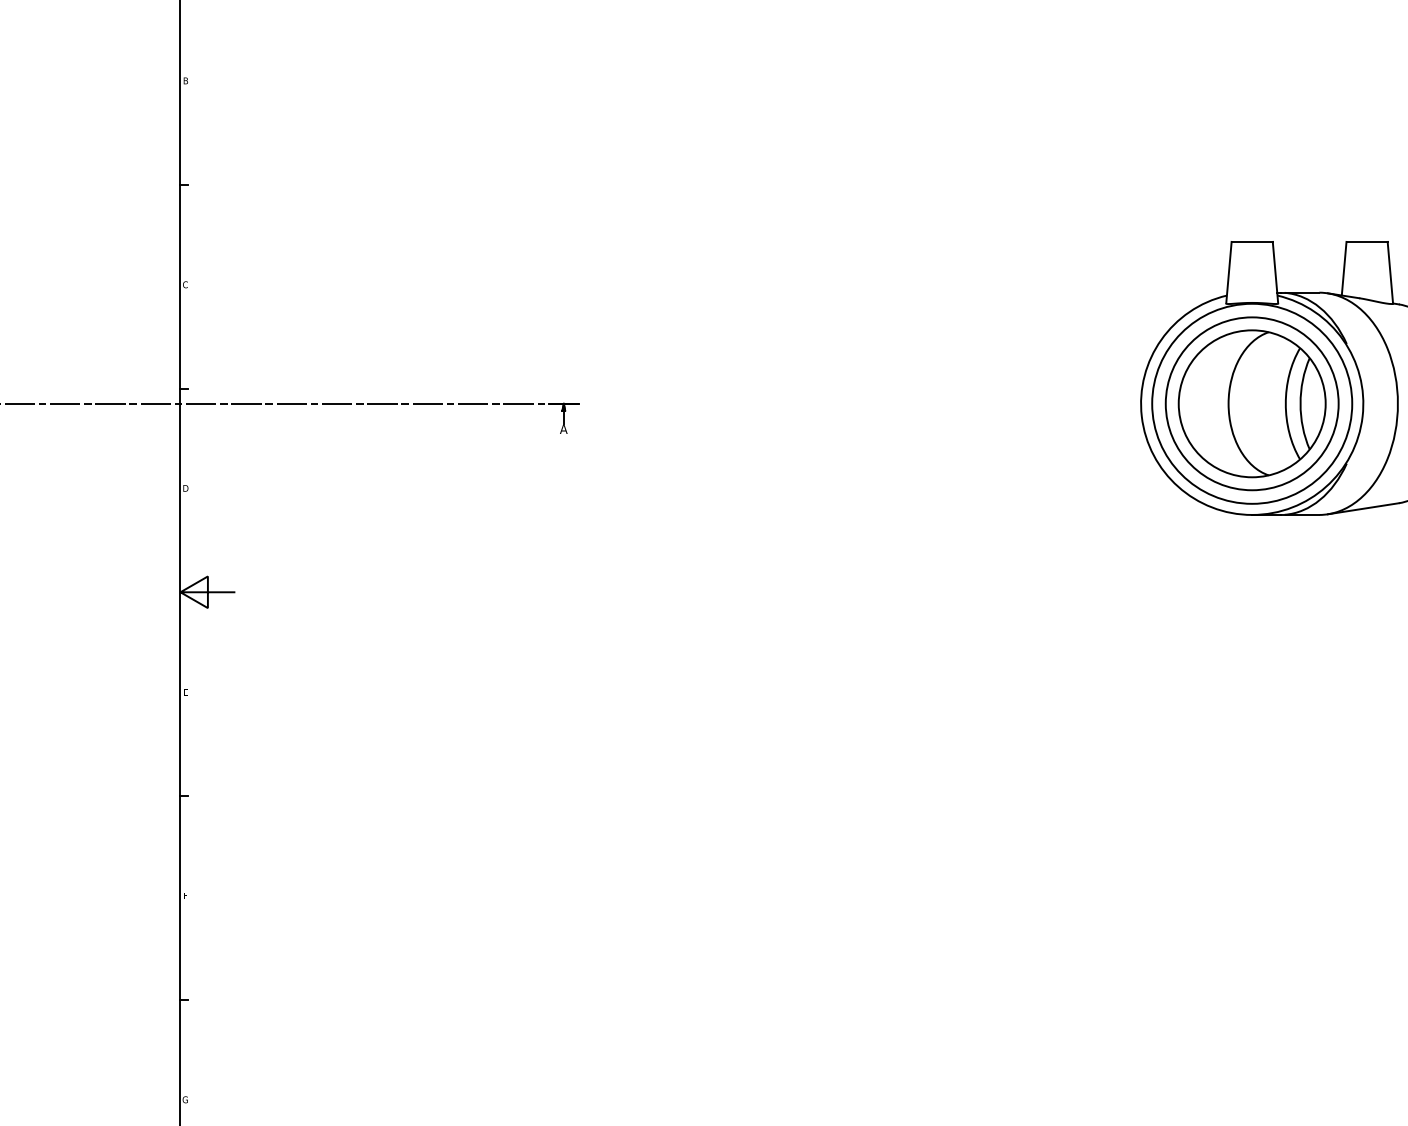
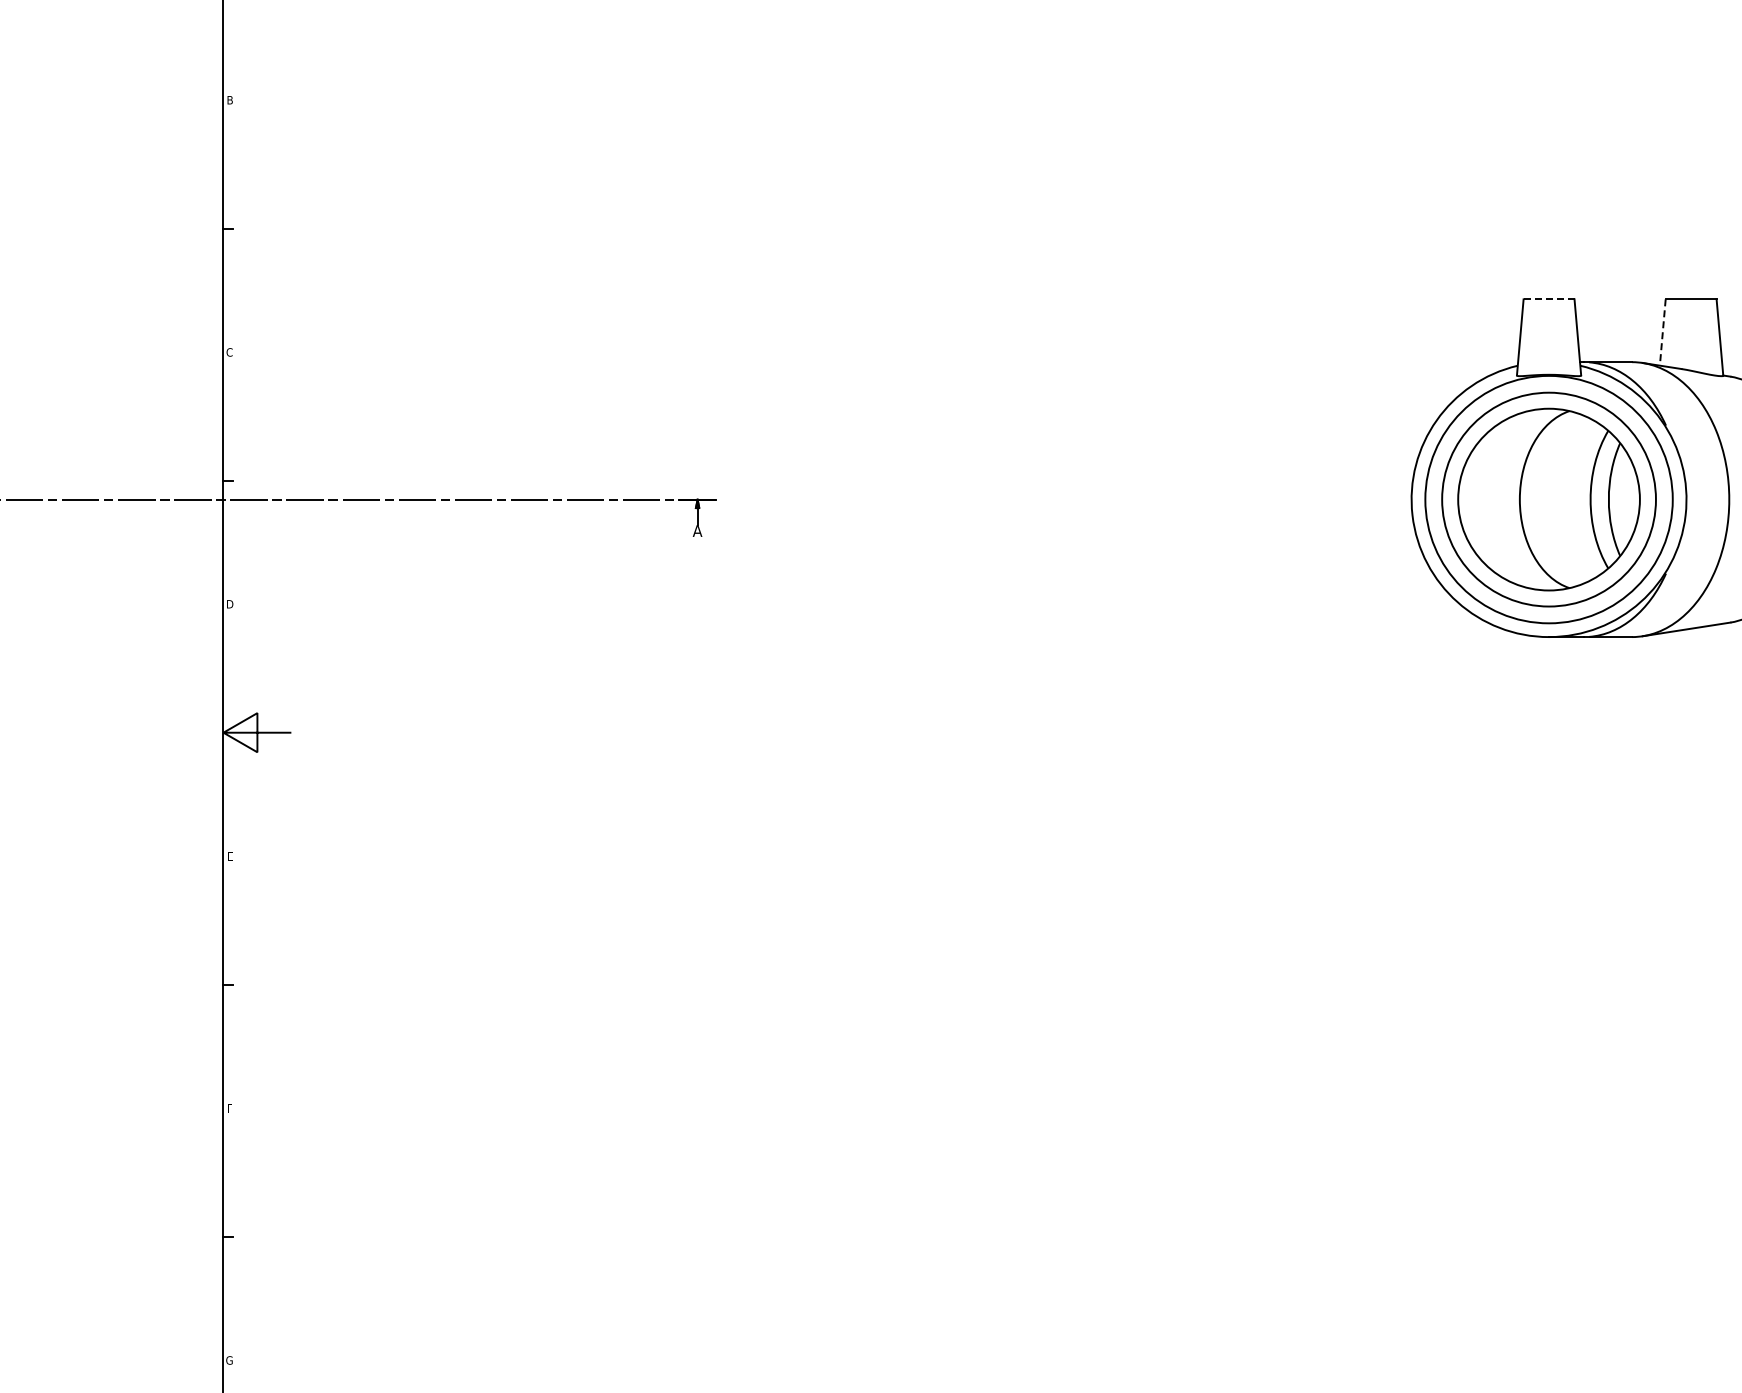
line: (1252, 242) -> (1549, 299), solid -> dashed
line: (1343, 269) -> (1662, 333), solid -> dashed

